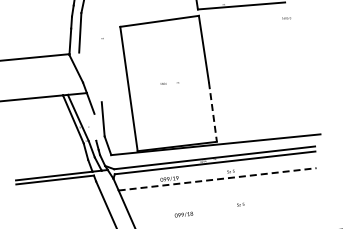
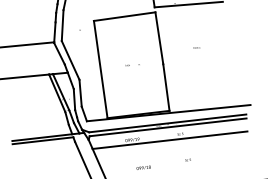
text: (286, 18) -> (196, 48), moved
line: (90, 77) -> (70, 60), added
line: (213, 112) -> (166, 87), dashed -> solid
line: (95, 126) -> (74, 98), added
line: (217, 179) -> (169, 140), dashed -> solid

